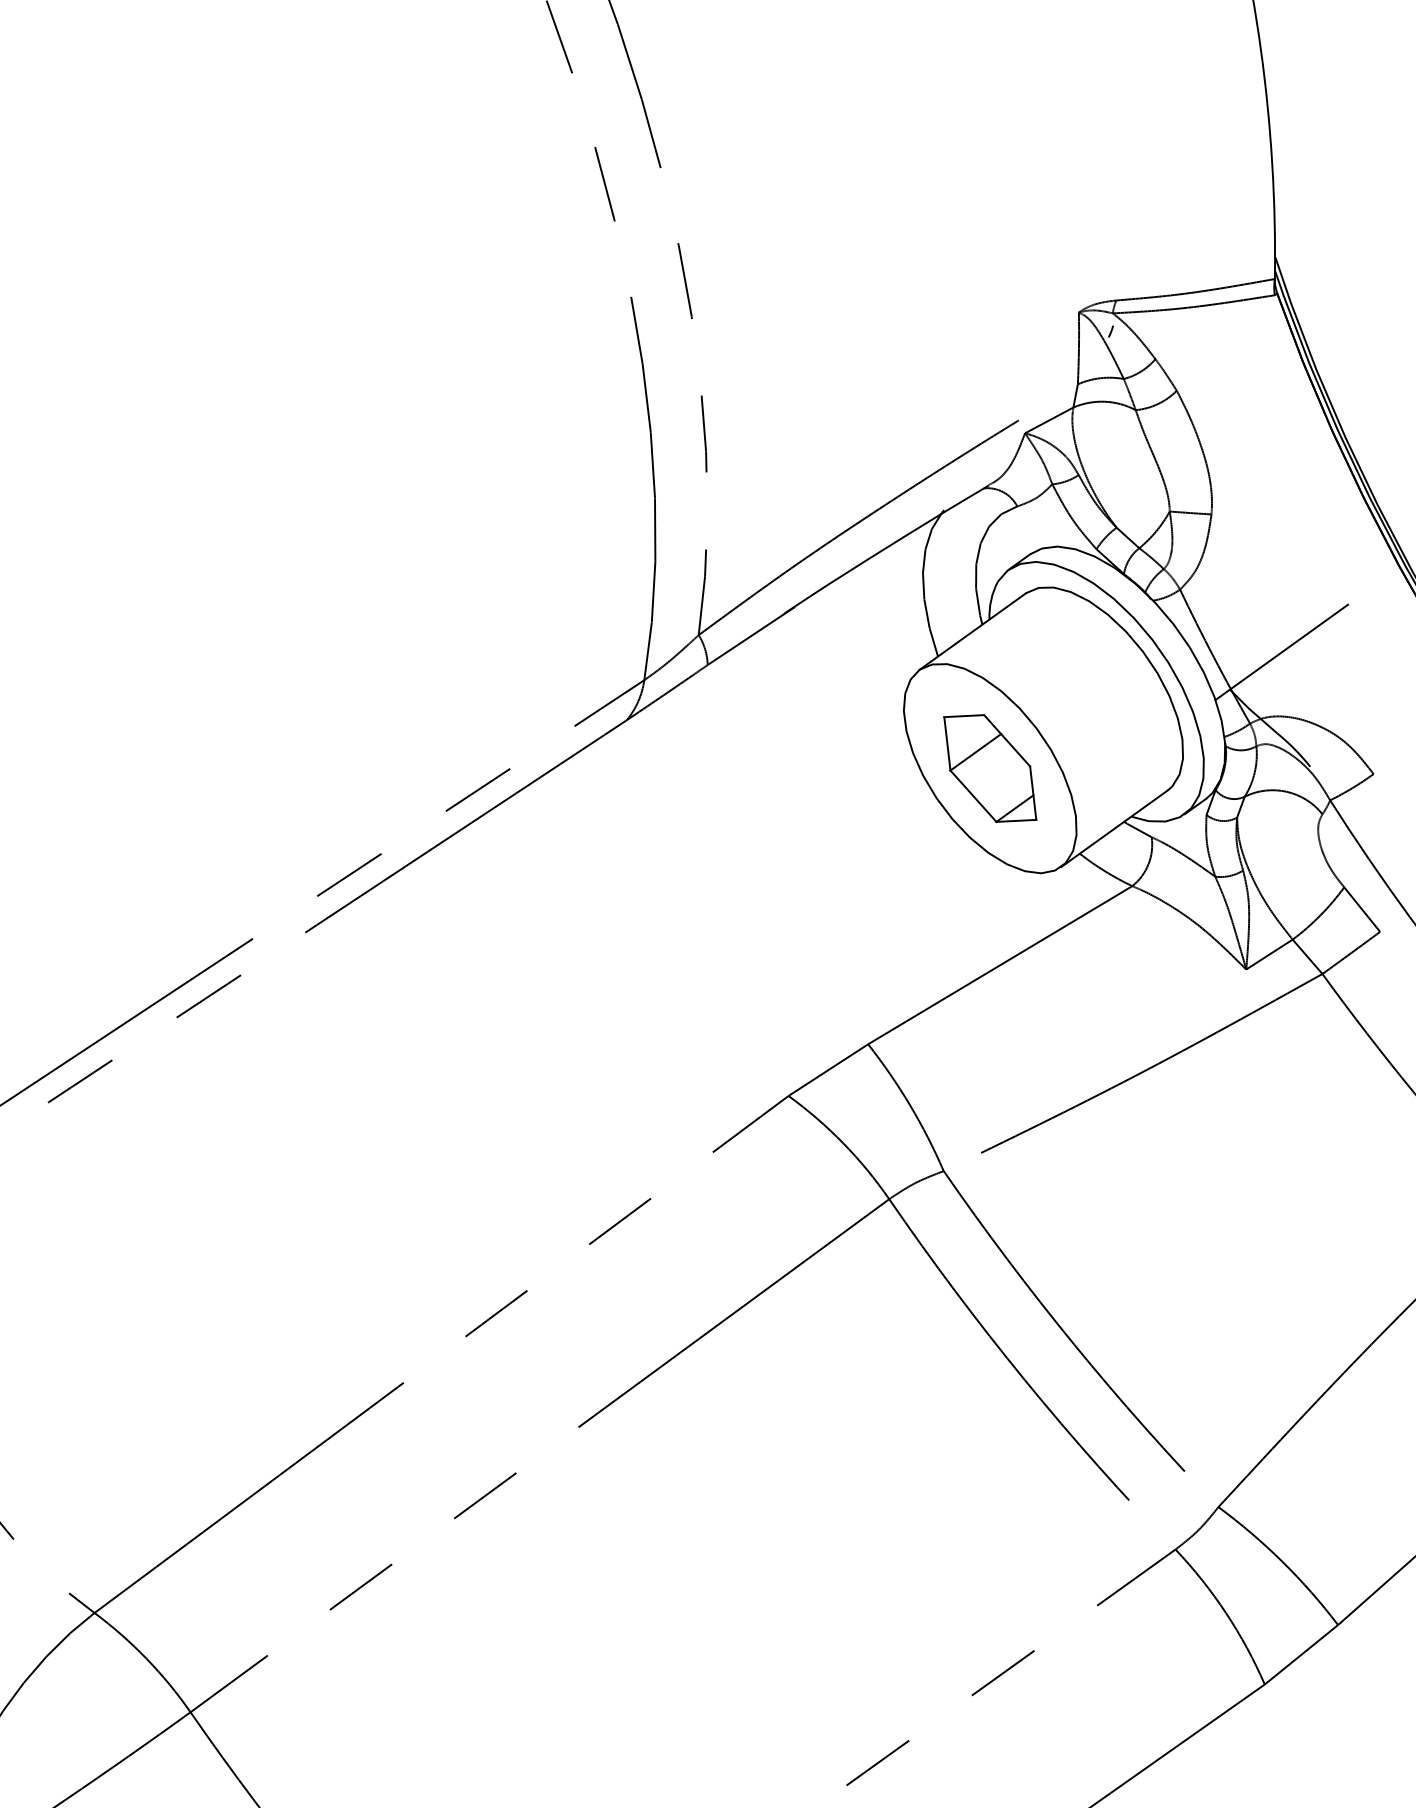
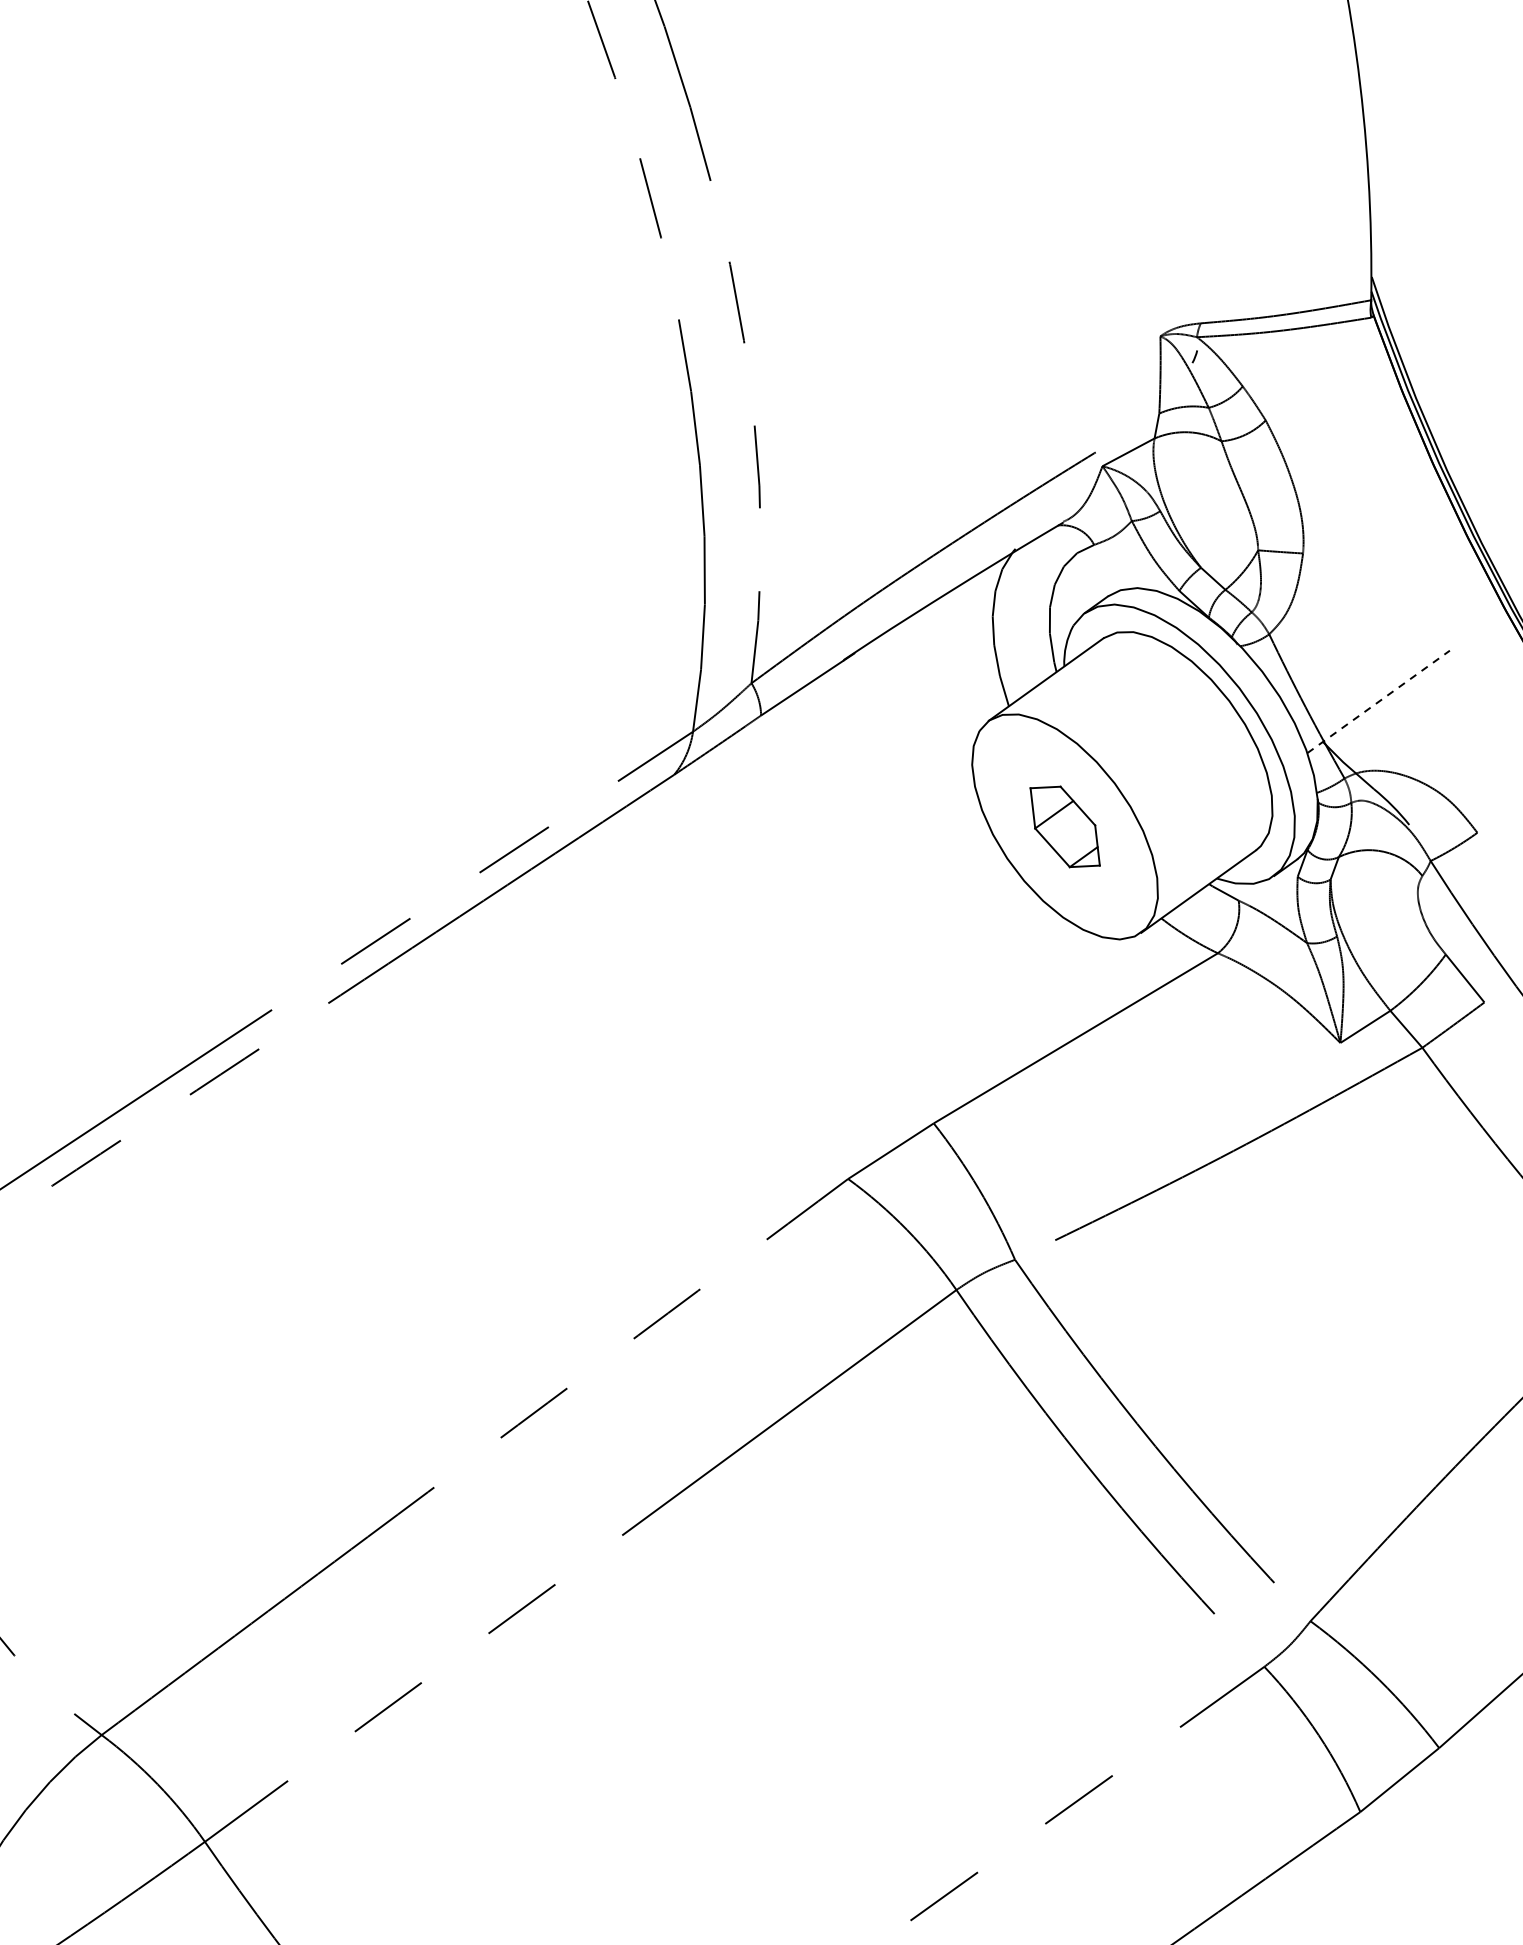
line: (1281, 652) -> (1378, 701), solid -> dashed
part: (990, 768) -> (1065, 826), size x0.7

